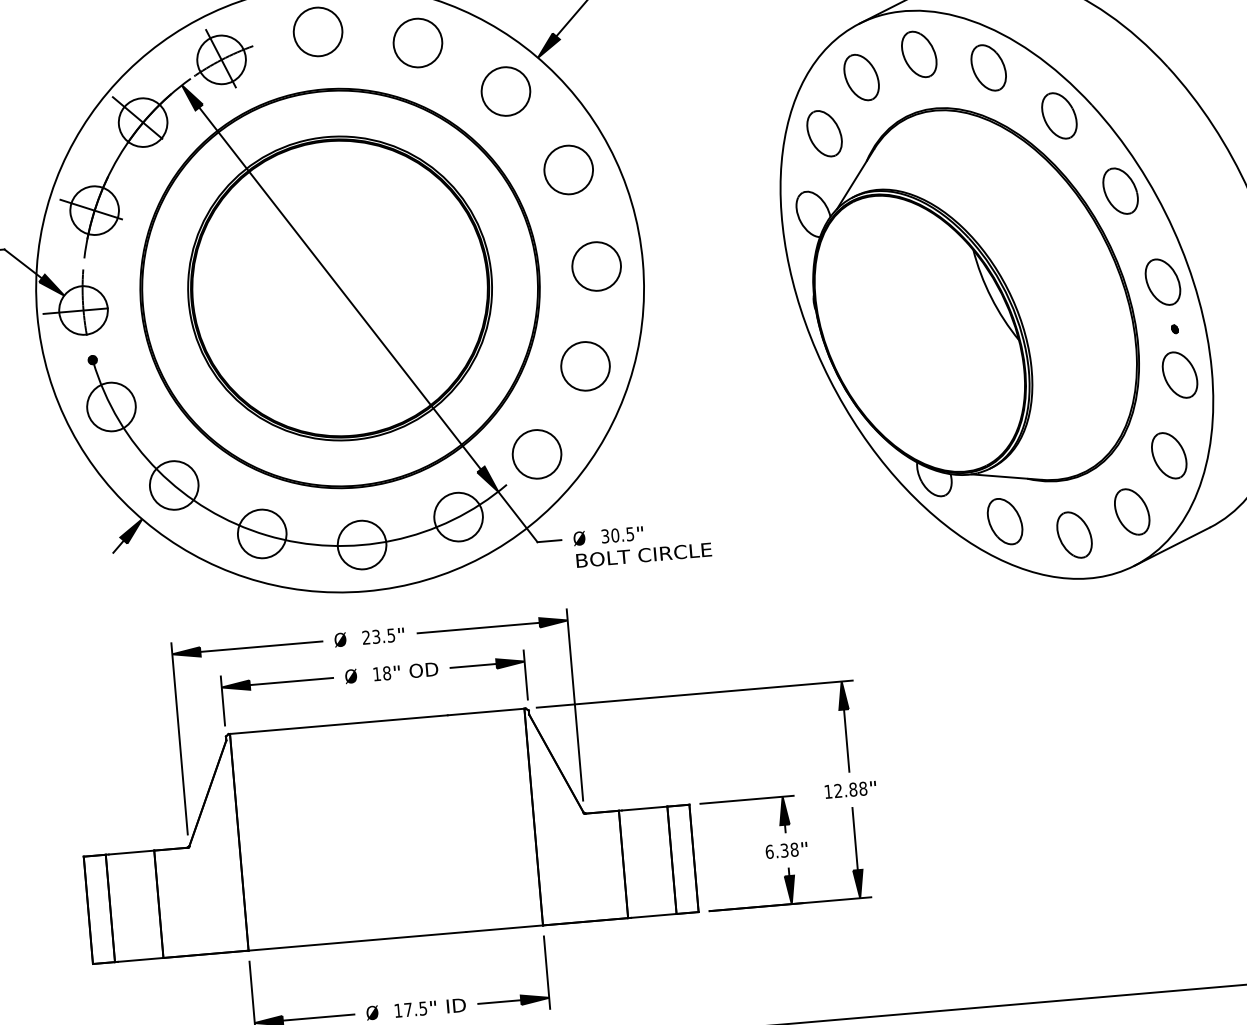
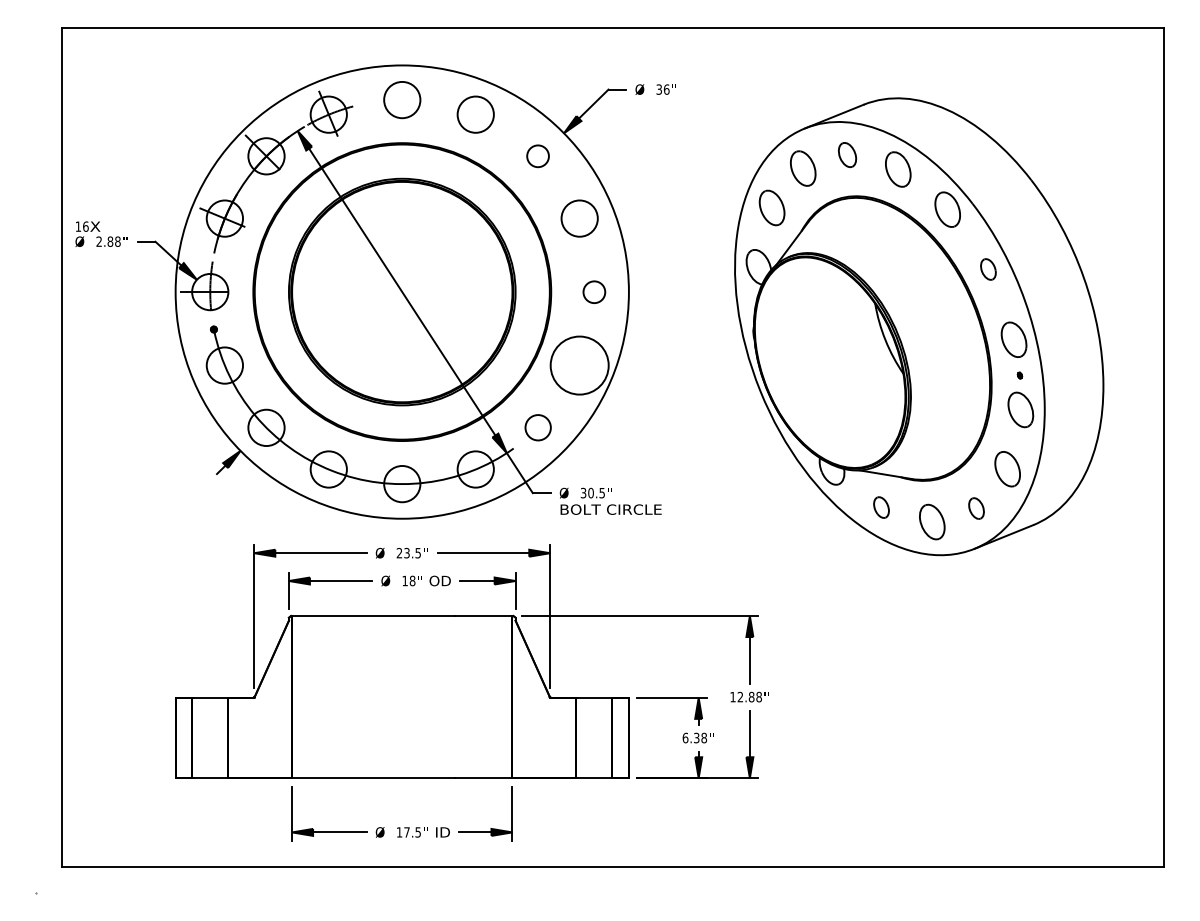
part: (919, 53) -> (847, 154), size x0.7
circle: (505, 91) -> (537, 156), size x0.6
part: (1120, 191) -> (988, 269), size x0.6
circle: (596, 267) -> (594, 292), size x0.6
circle: (585, 366) -> (579, 365), size x1.6
circle: (537, 453) -> (538, 427), size x0.7
part: (1132, 511) -> (976, 508), size x0.6
part: (1005, 521) -> (881, 507), size x0.6

